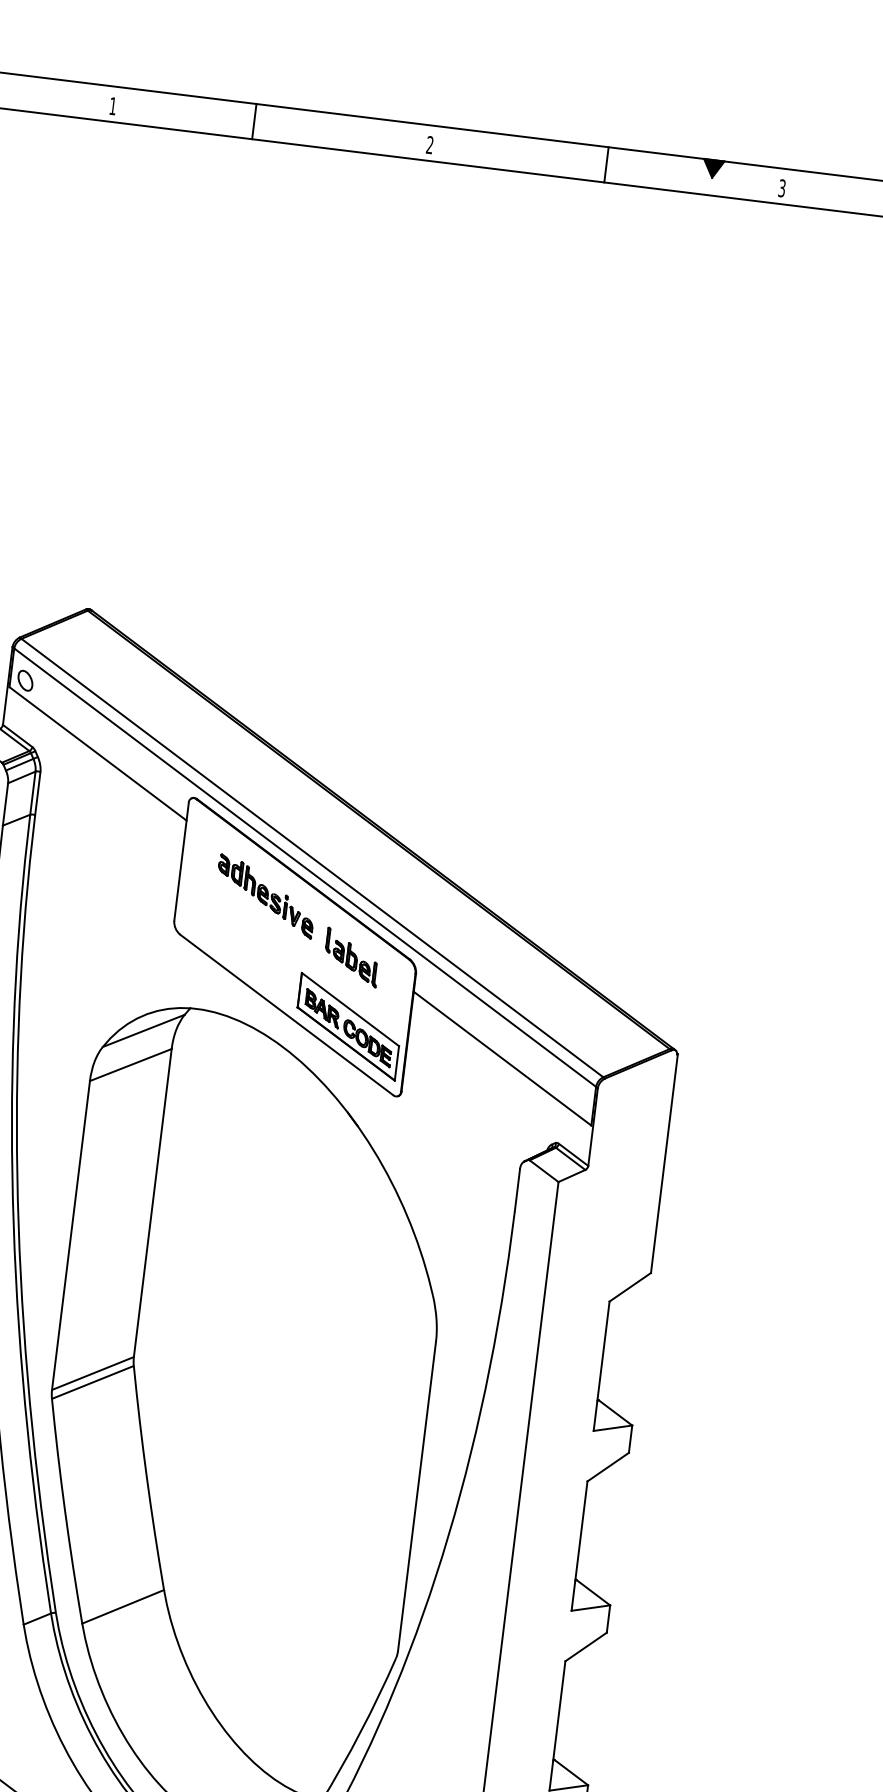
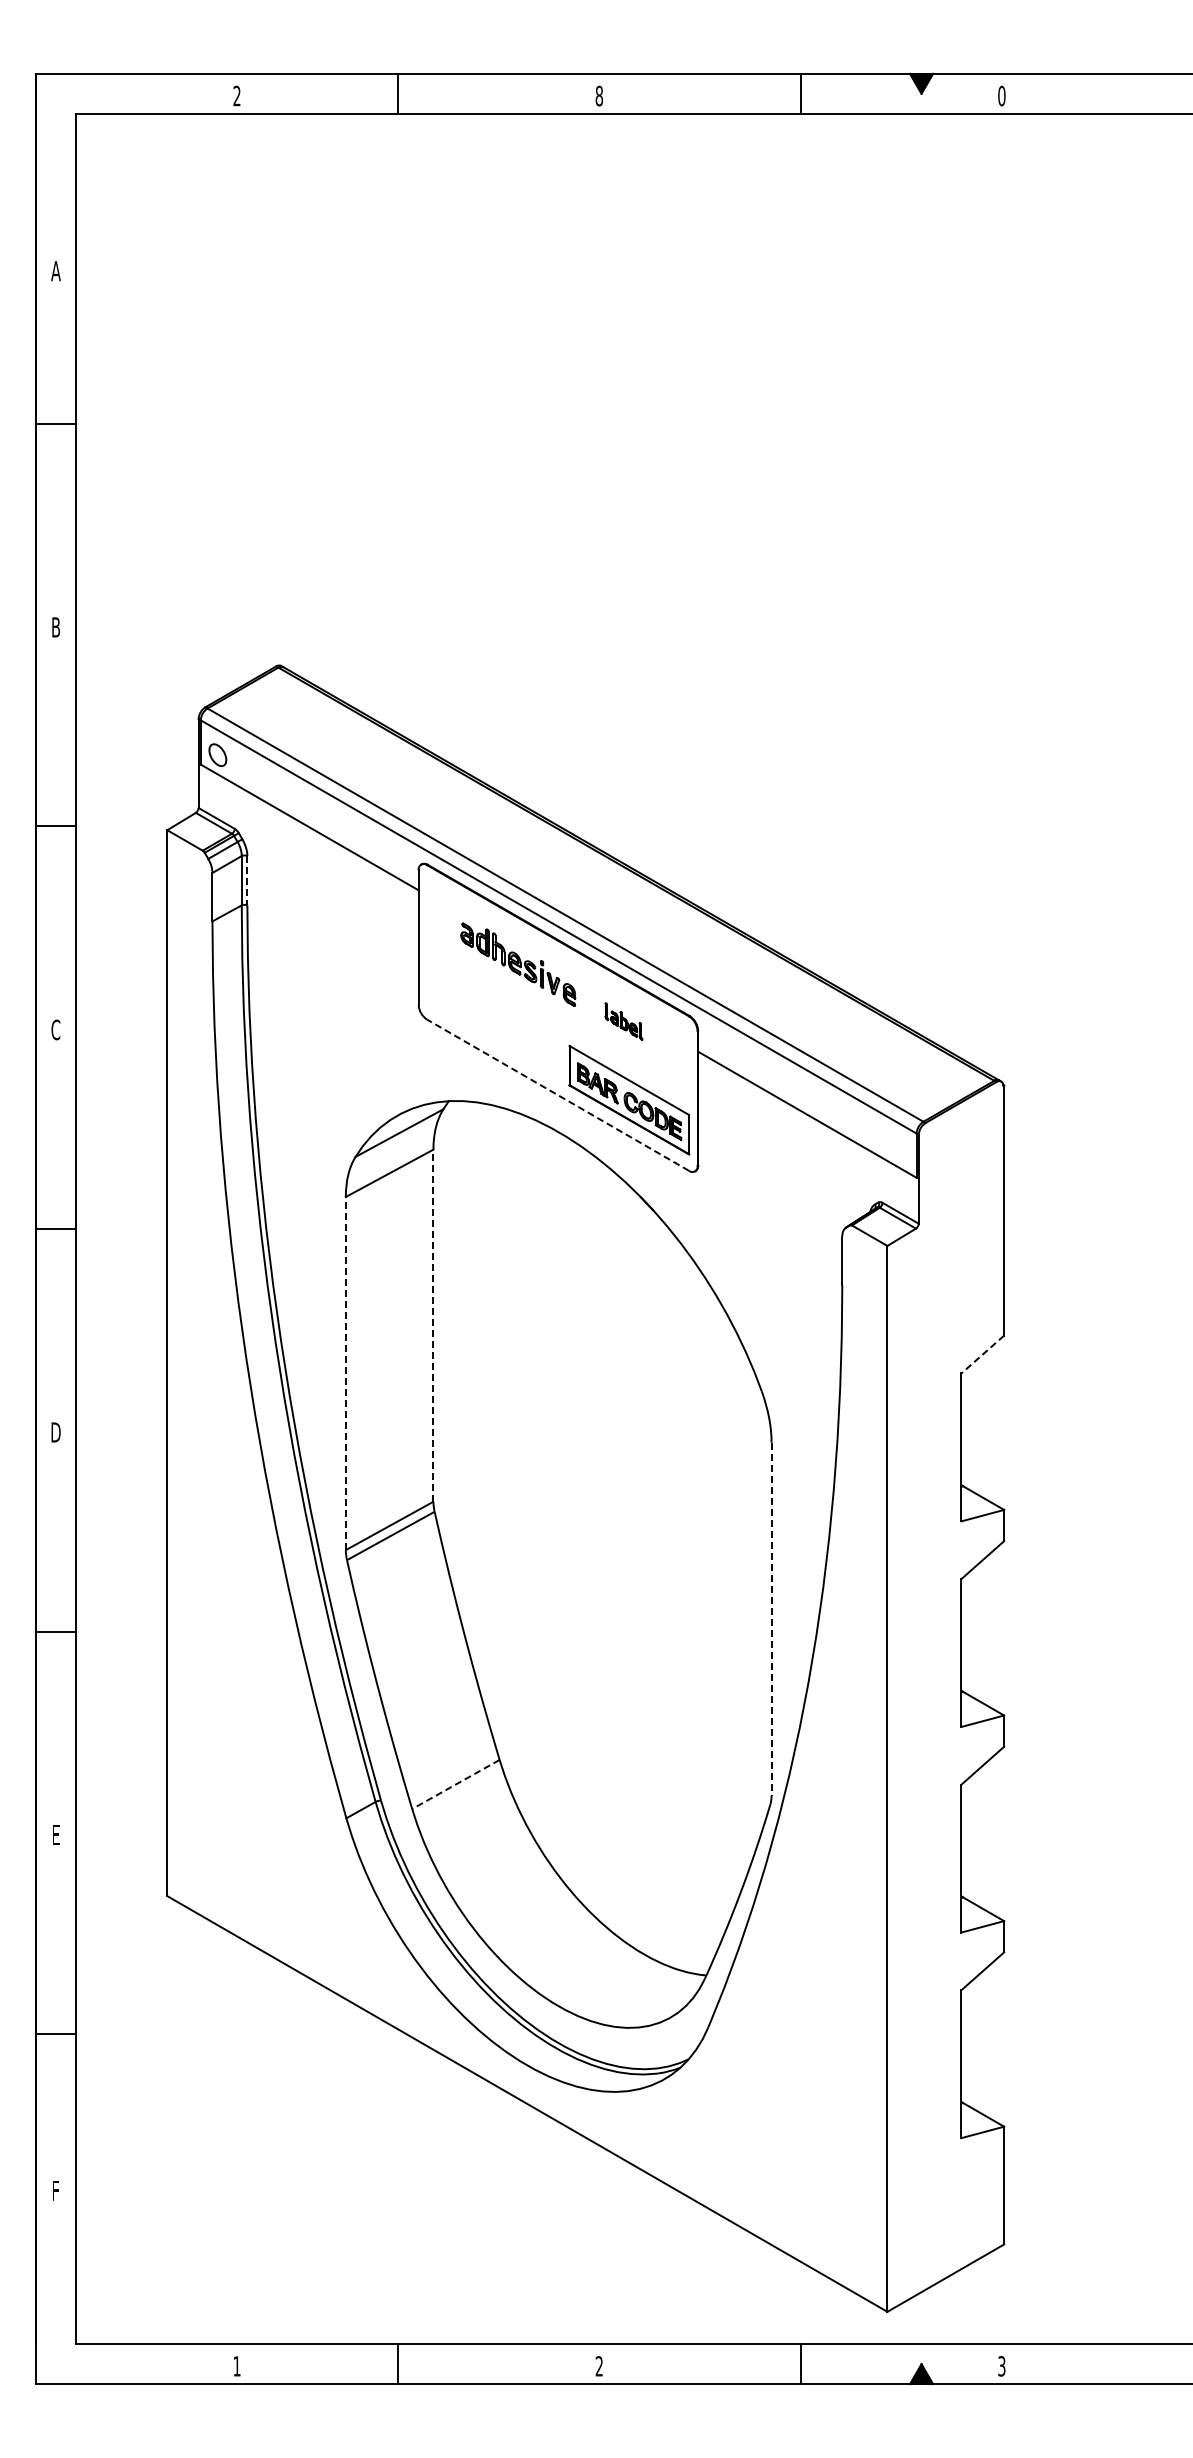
text: (112, 105) -> (236, 95), 1 -> 2
text: (430, 144) -> (599, 95), 2 -> 8
text: (781, 187) -> (1001, 95), 3 -> 0
line: (37, 793) -> (247, 880), solid -> dashed
part: (351, 957) -> (623, 1021), size x0.6
line: (286, 1014) -> (557, 1095), solid -> dashed
line: (152, 1202) -> (433, 1325), solid -> dashed
line: (70, 1235) -> (345, 1373), solid -> dashed
line: (630, 1287) -> (982, 1354), solid -> dashed
line: (416, 1496) -> (771, 1619), solid -> dashed
line: (122, 1606) -> (455, 1784), solid -> dashed

